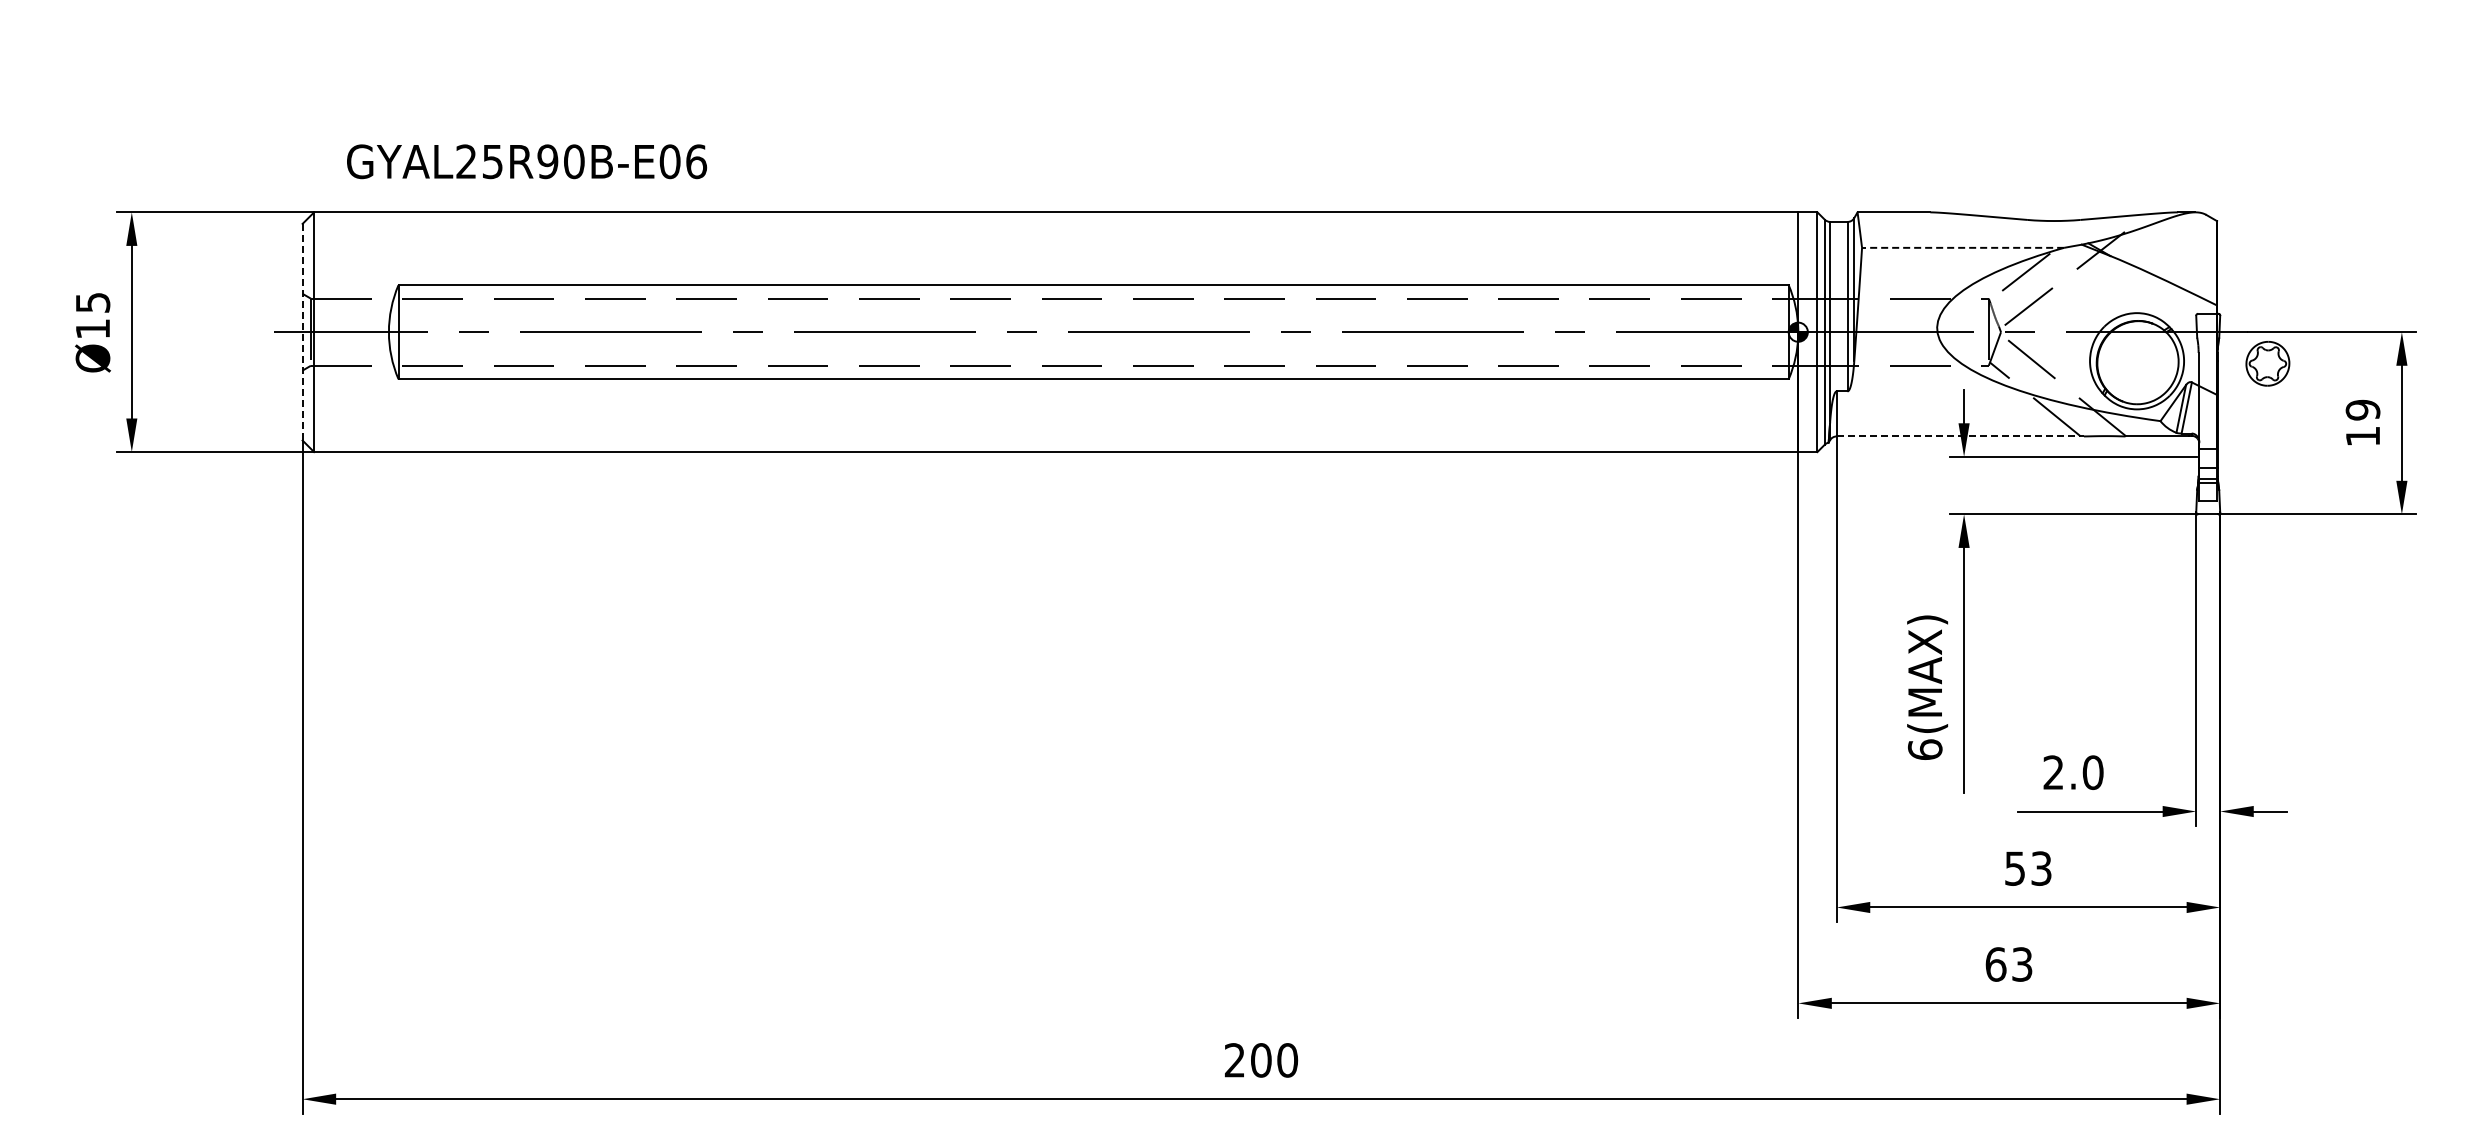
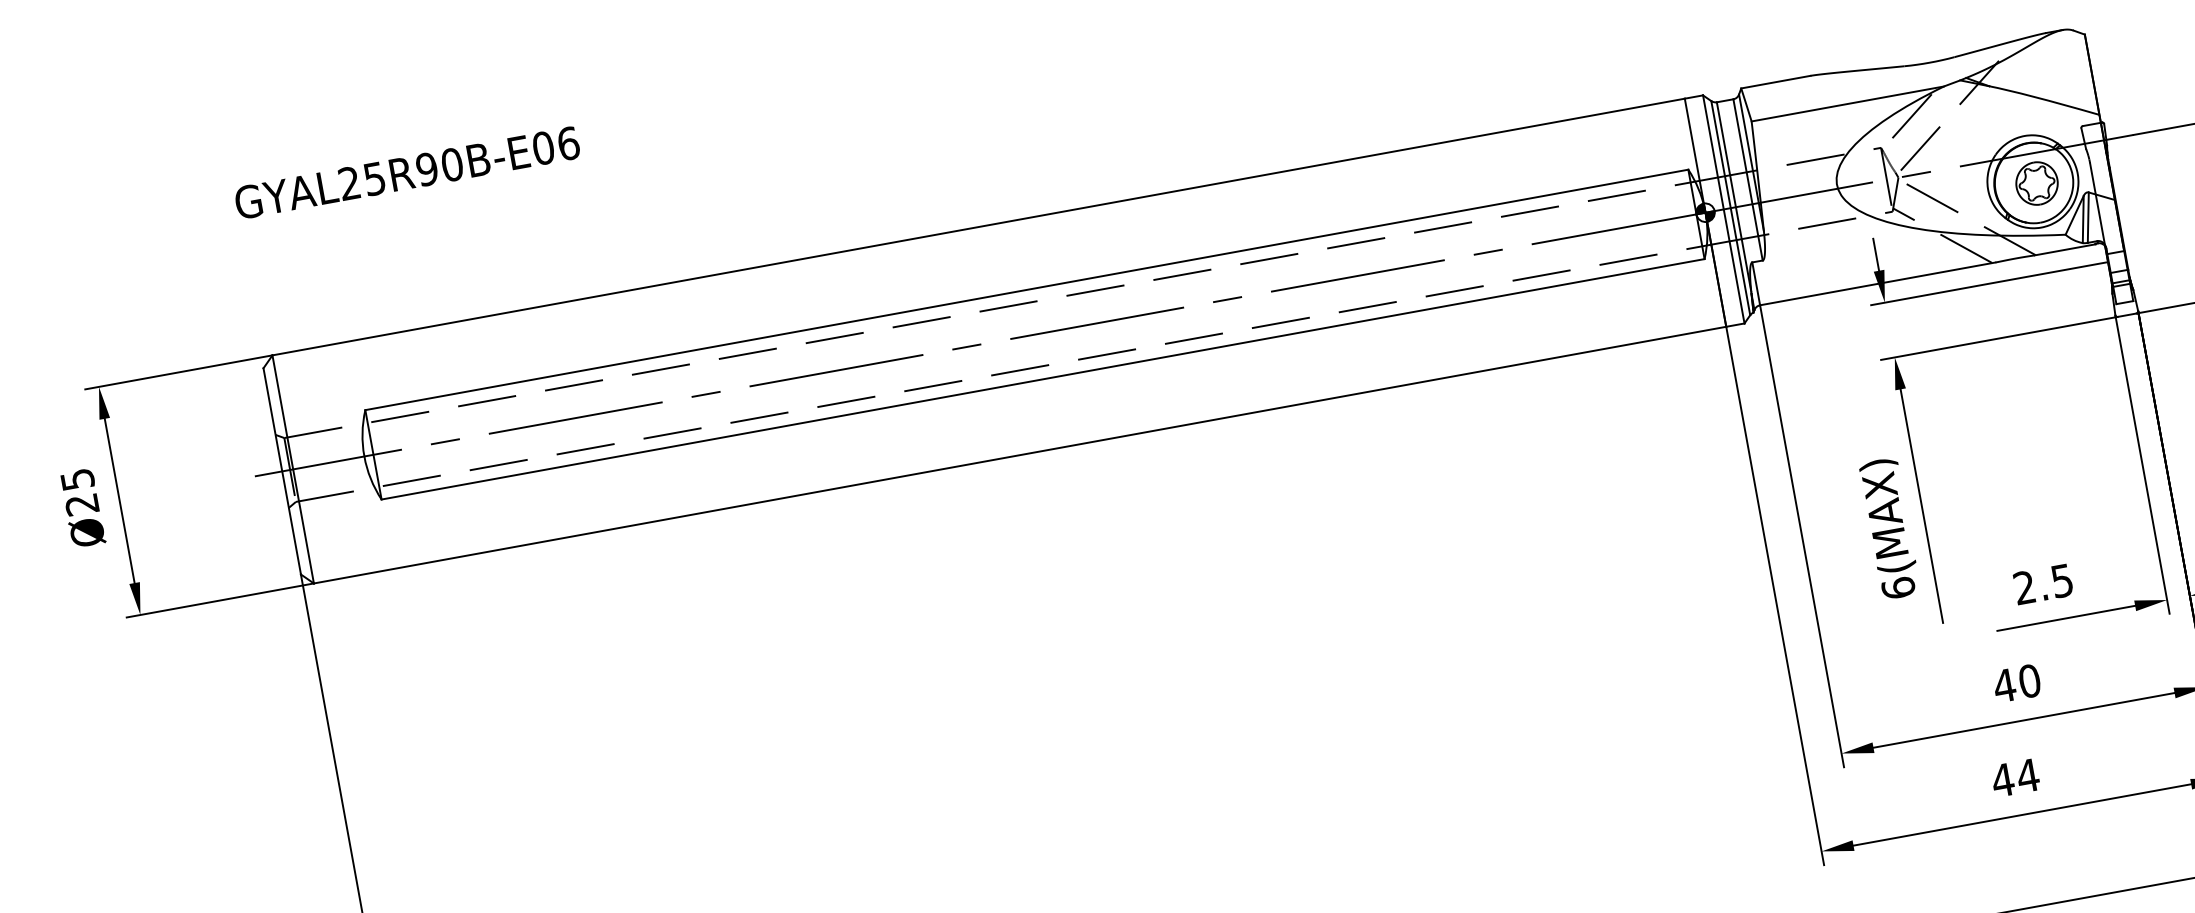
text: (527, 161) -> (407, 172), moved
line: (1962, 247) -> (1847, 103), dashed -> solid
text: (92, 329) -> (81, 505), Ø15 -> Ø25
line: (302, 332) -> (282, 471), dashed -> solid
part: (2267, 363) -> (2036, 183), moved
line: (1960, 436) -> (1877, 283), dashed -> solid
text: (2092, 772) -> (2061, 580), 2.0 -> 2.5
text: (2027, 868) -> (2016, 683), 53 -> 40
text: (2009, 964) -> (2015, 777), 63 -> 44

